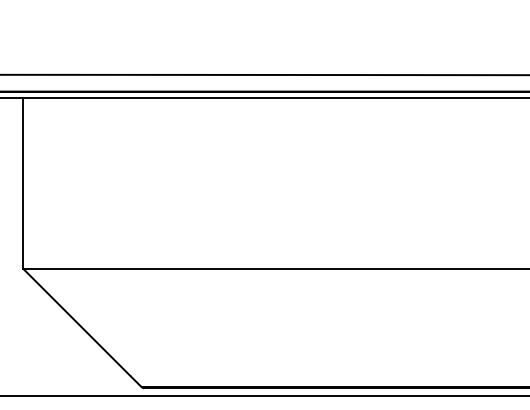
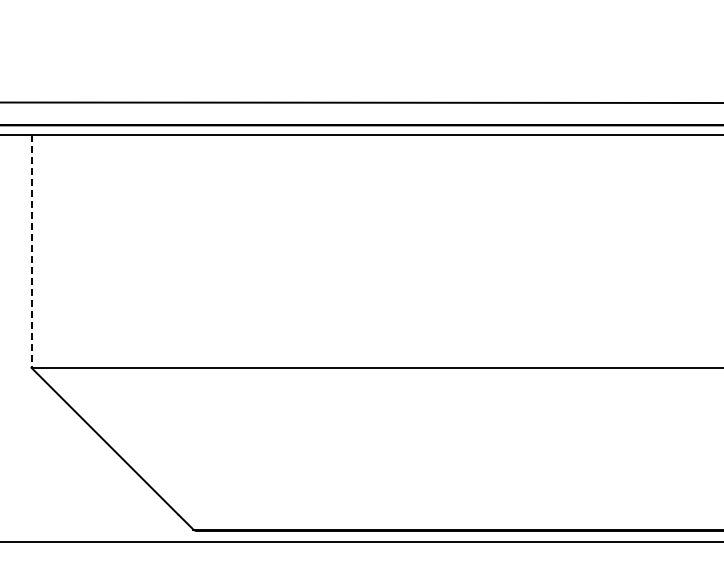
line: (23, 183) -> (31, 251), solid -> dashed

